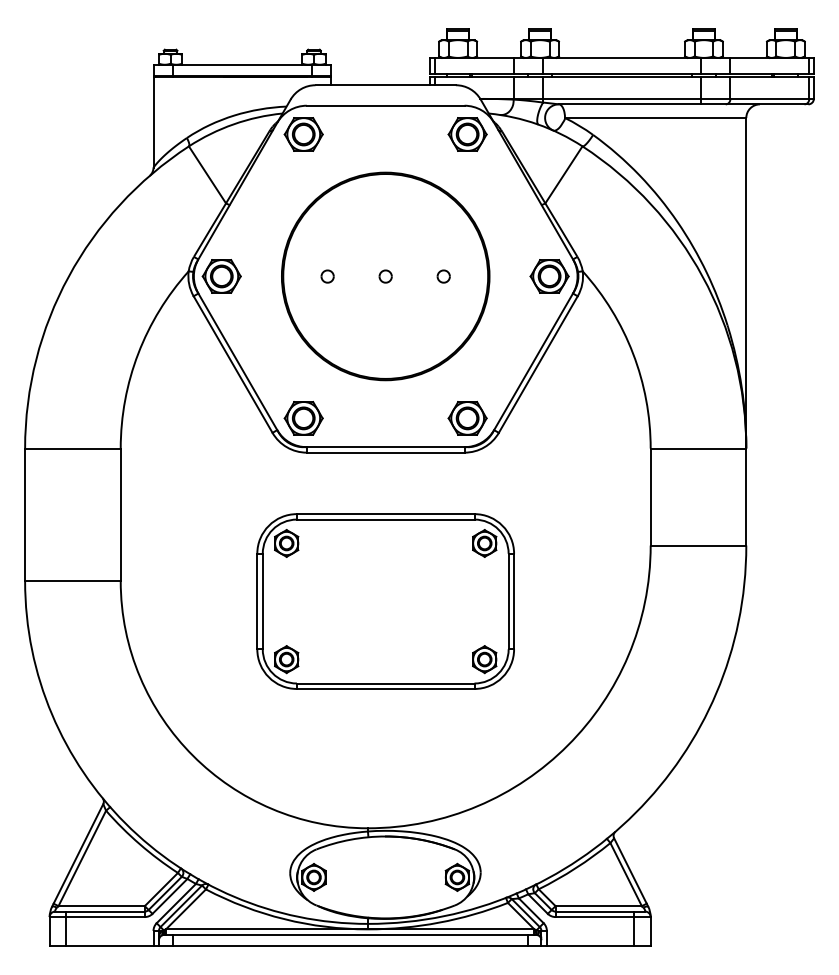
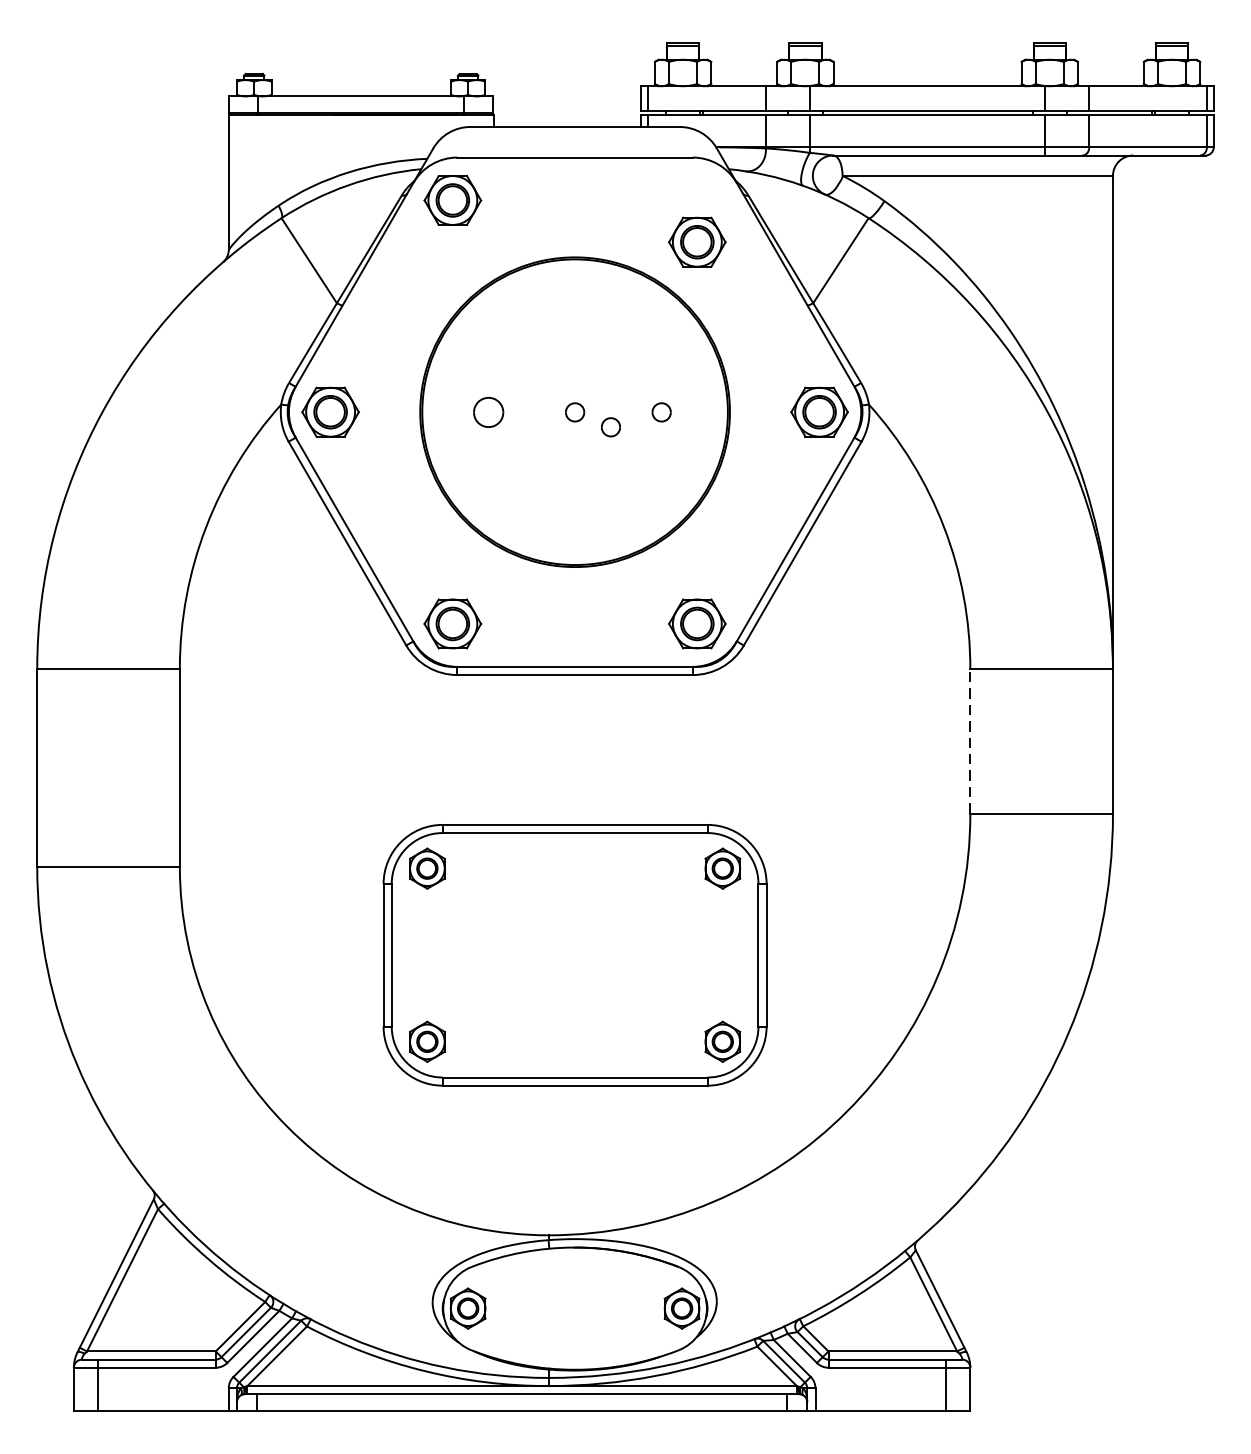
part: (467, 134) -> (697, 242), moved
part: (327, 276) -> (488, 412), size x1.6
part: (409, 286) -> (610, 427), added
line: (650, 496) -> (970, 740), solid -> dashed
part: (385, 601) -> (574, 955), moved

